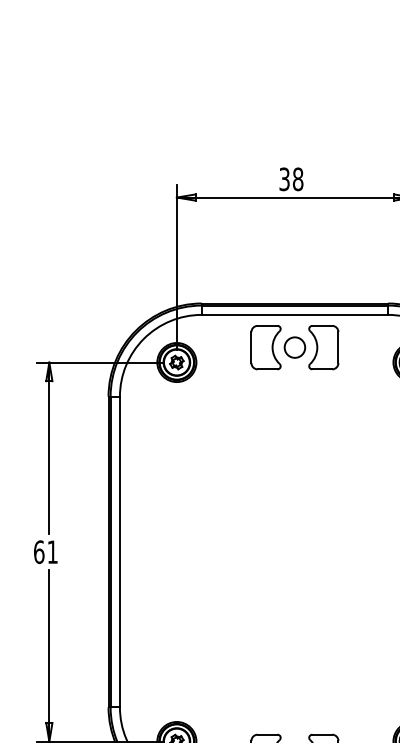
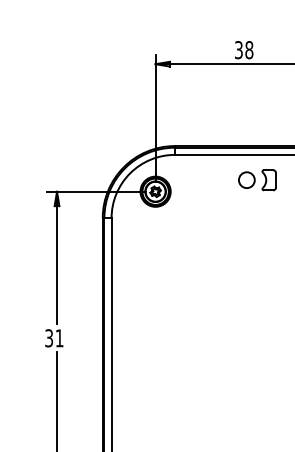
part: (265, 347) -> (224, 180), removed
part: (323, 347) -> (268, 180), size x0.6
text: (39, 551) -> (49, 337), 61 -> 31

